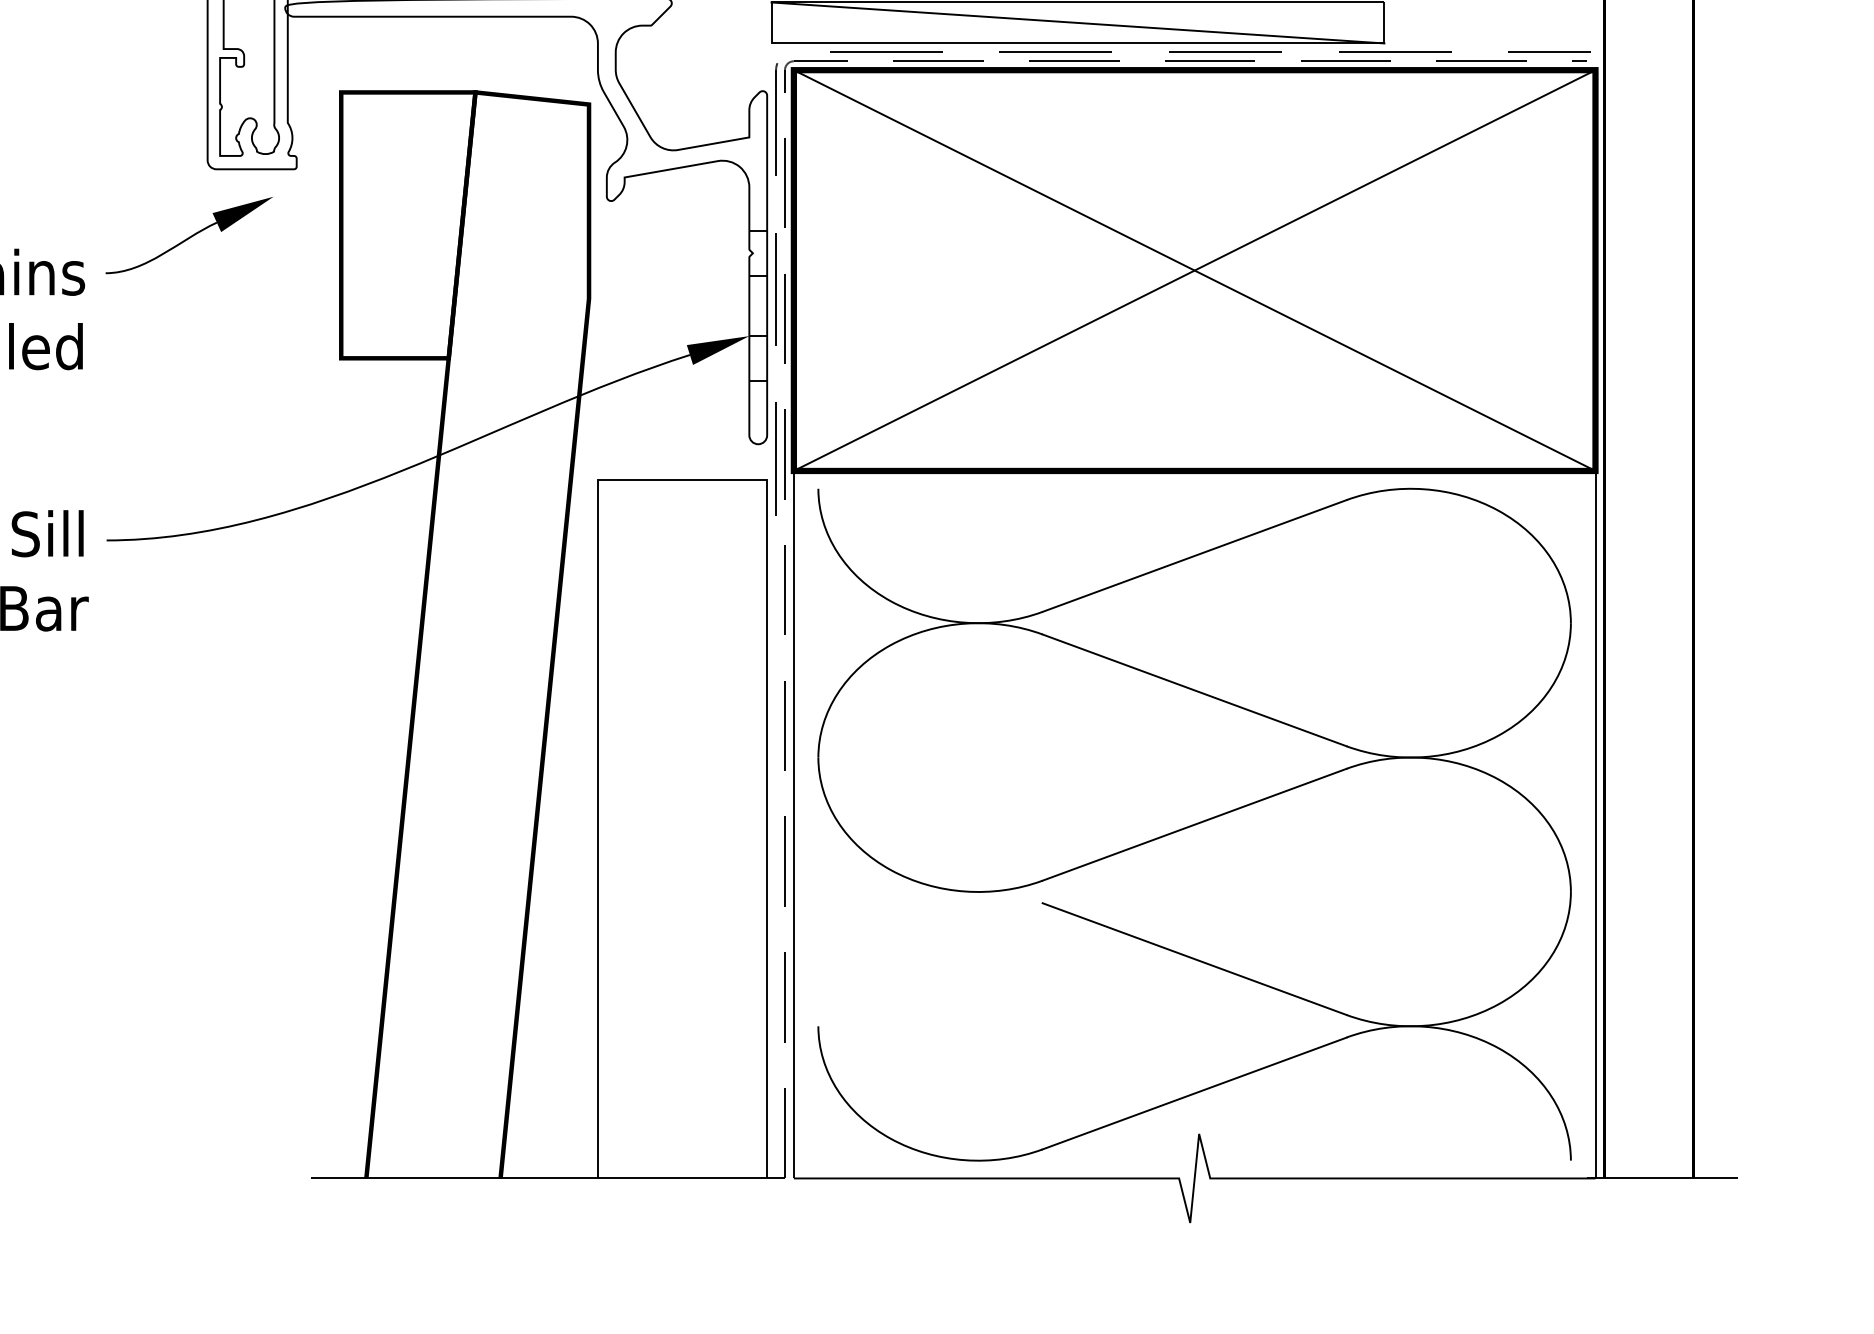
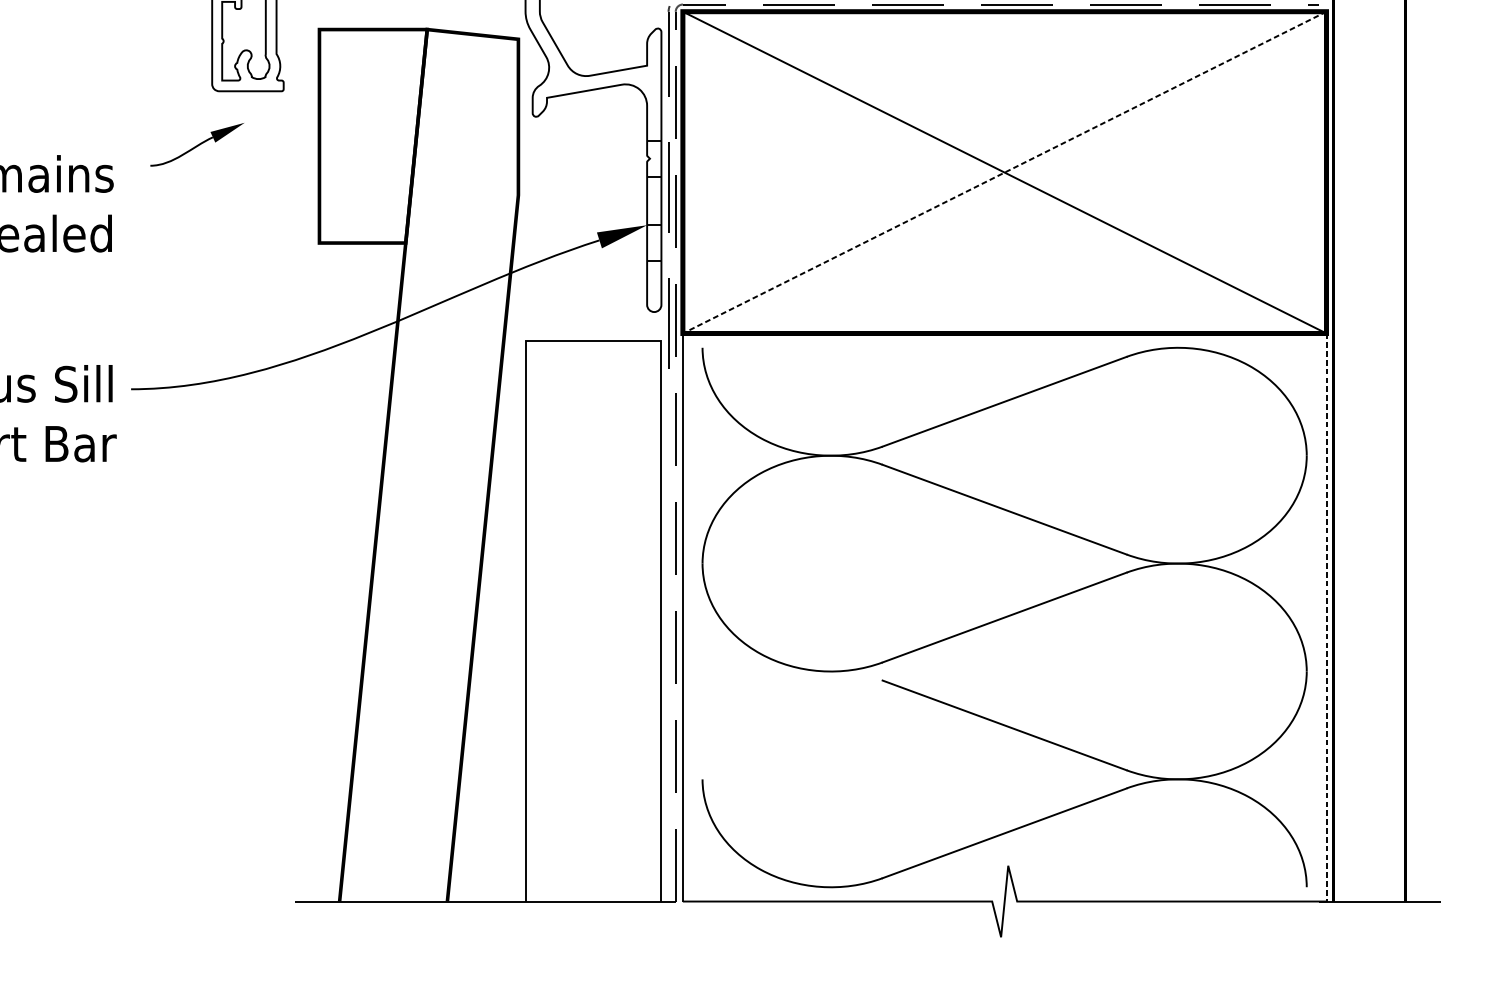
part: (188, 235) -> (196, 144), size x0.7
line: (1194, 270) -> (1004, 172), solid -> dashed
line: (1595, 824) -> (1326, 617), solid -> dashed

